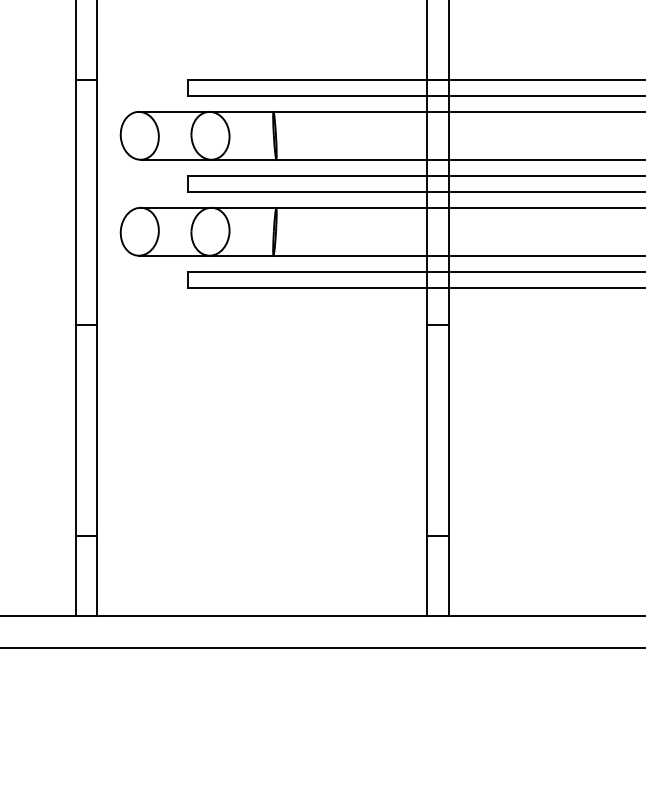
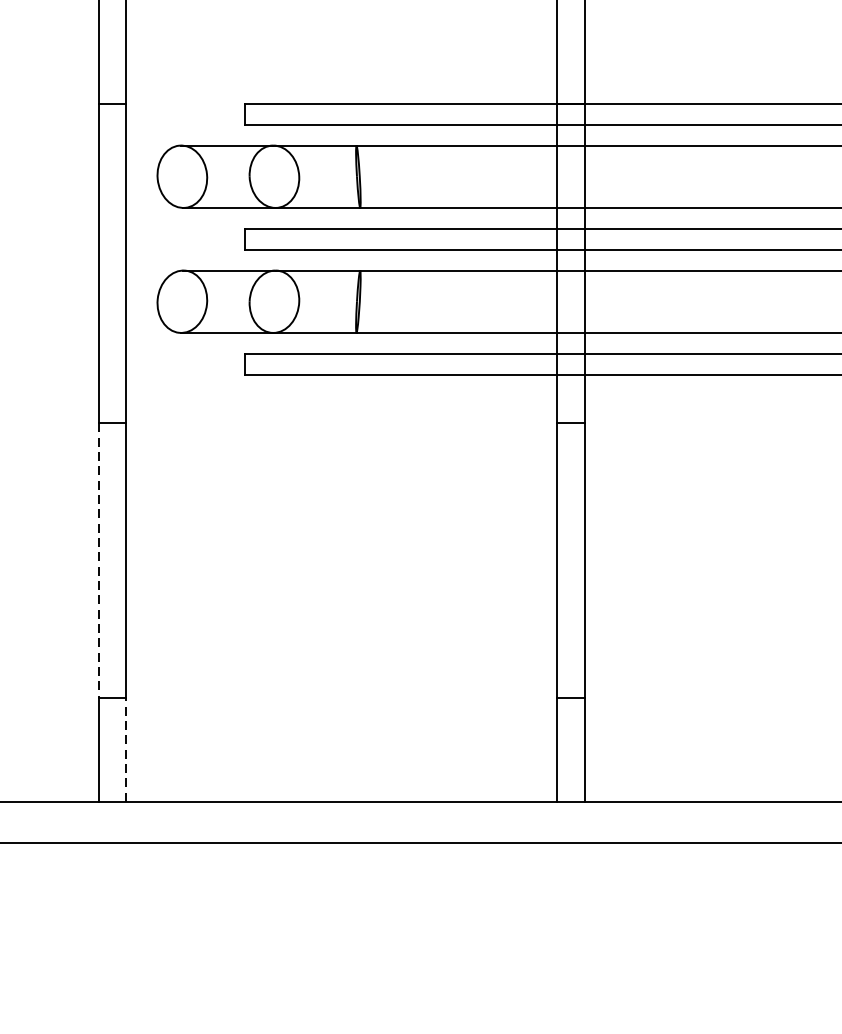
line: (75, 430) -> (98, 560), solid -> dashed
line: (96, 575) -> (125, 749), solid -> dashed

